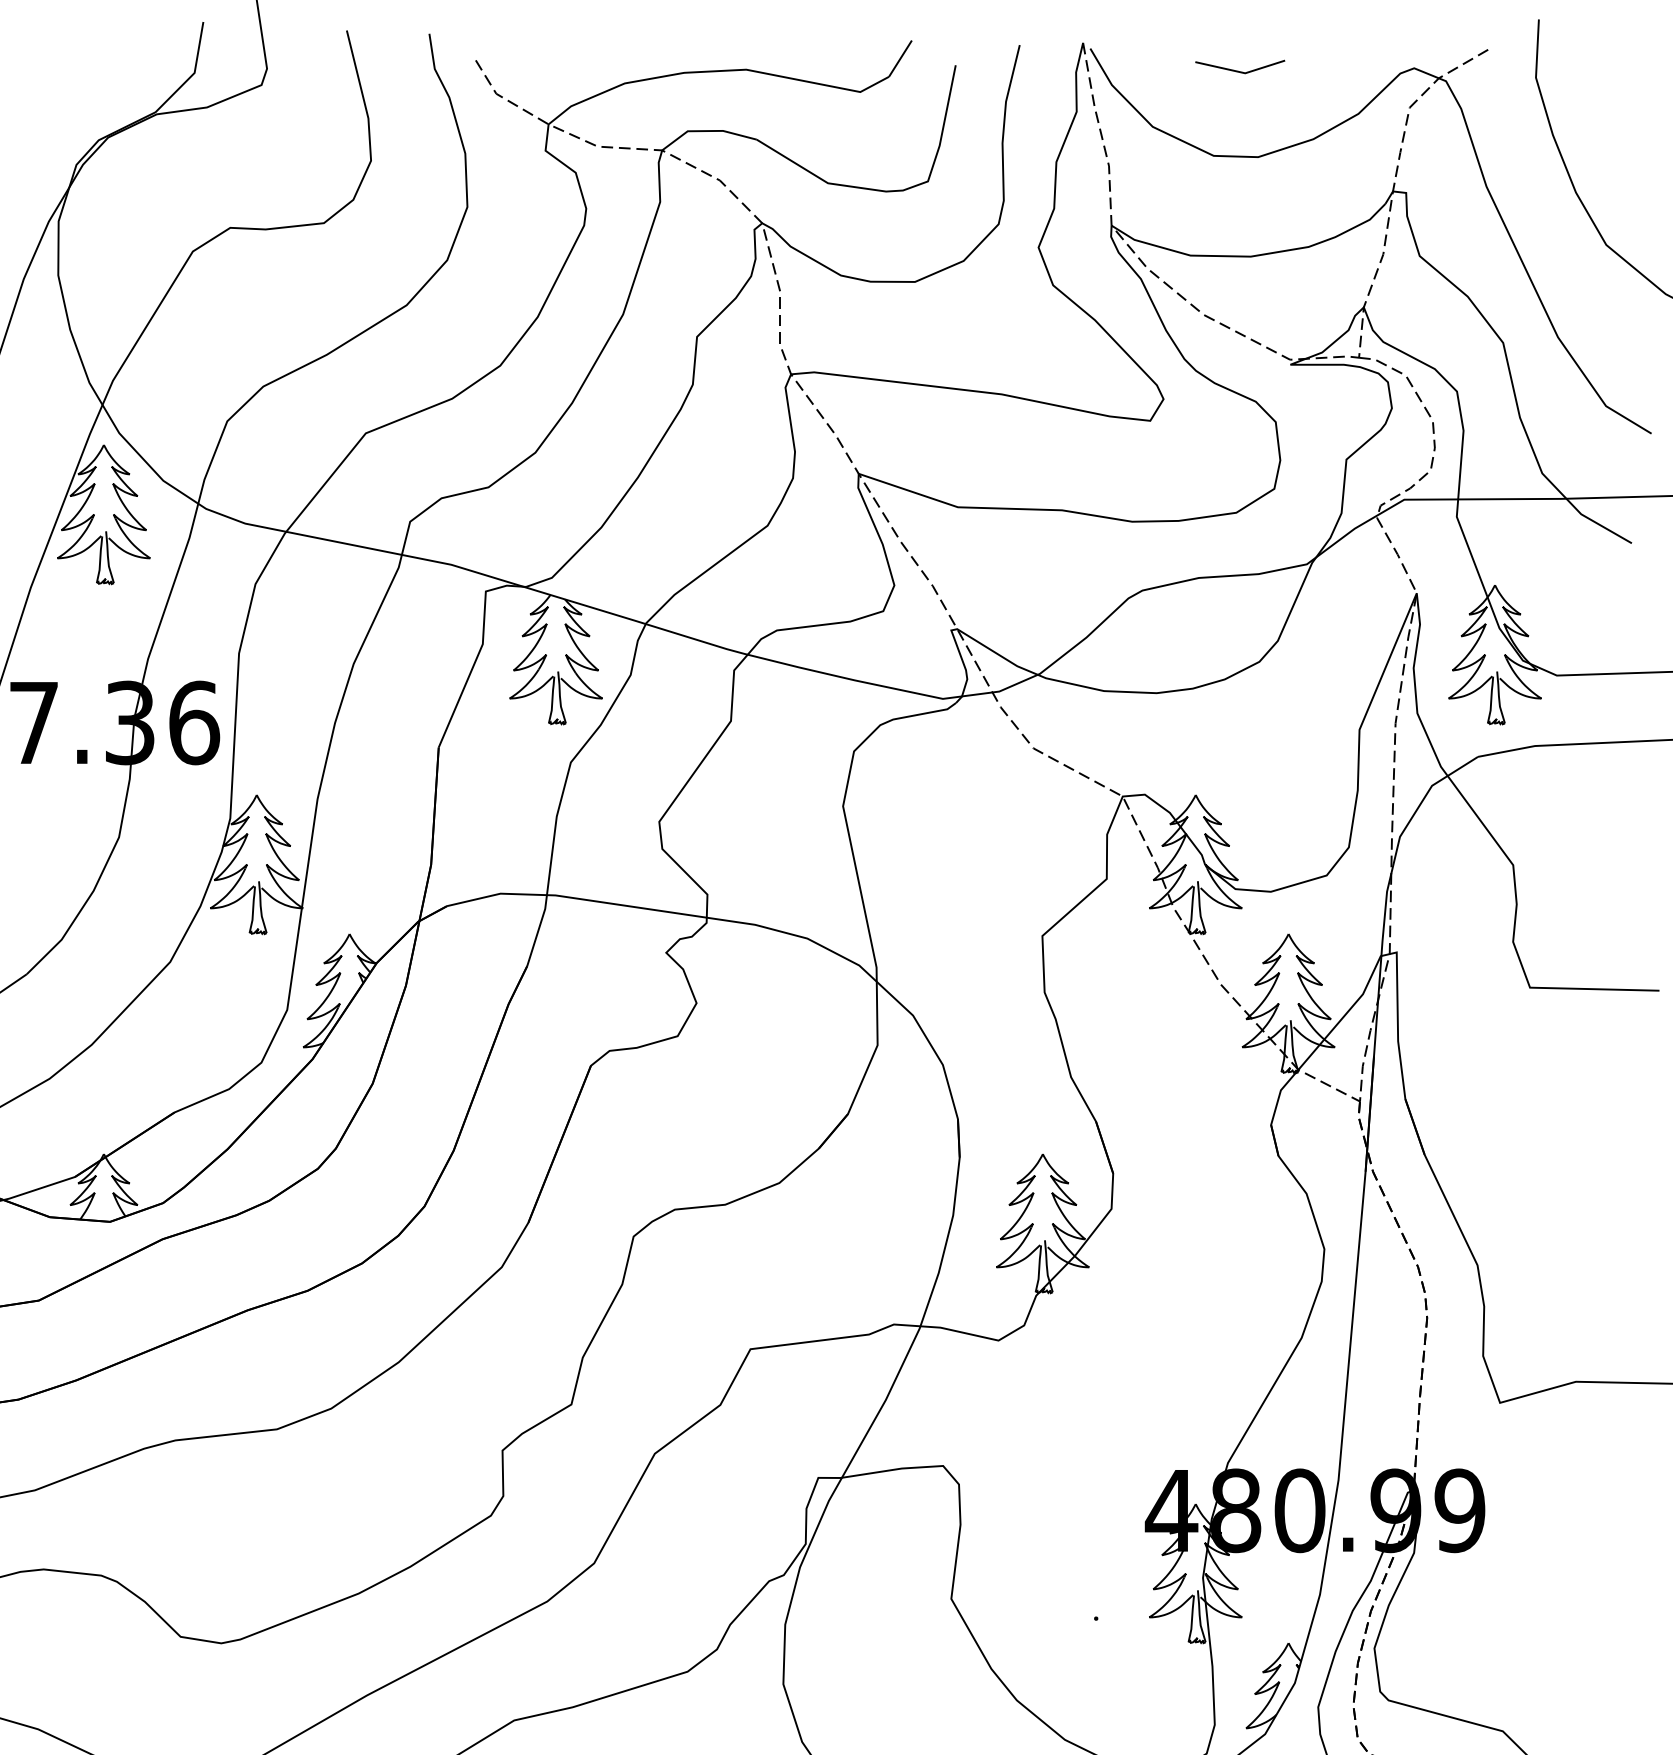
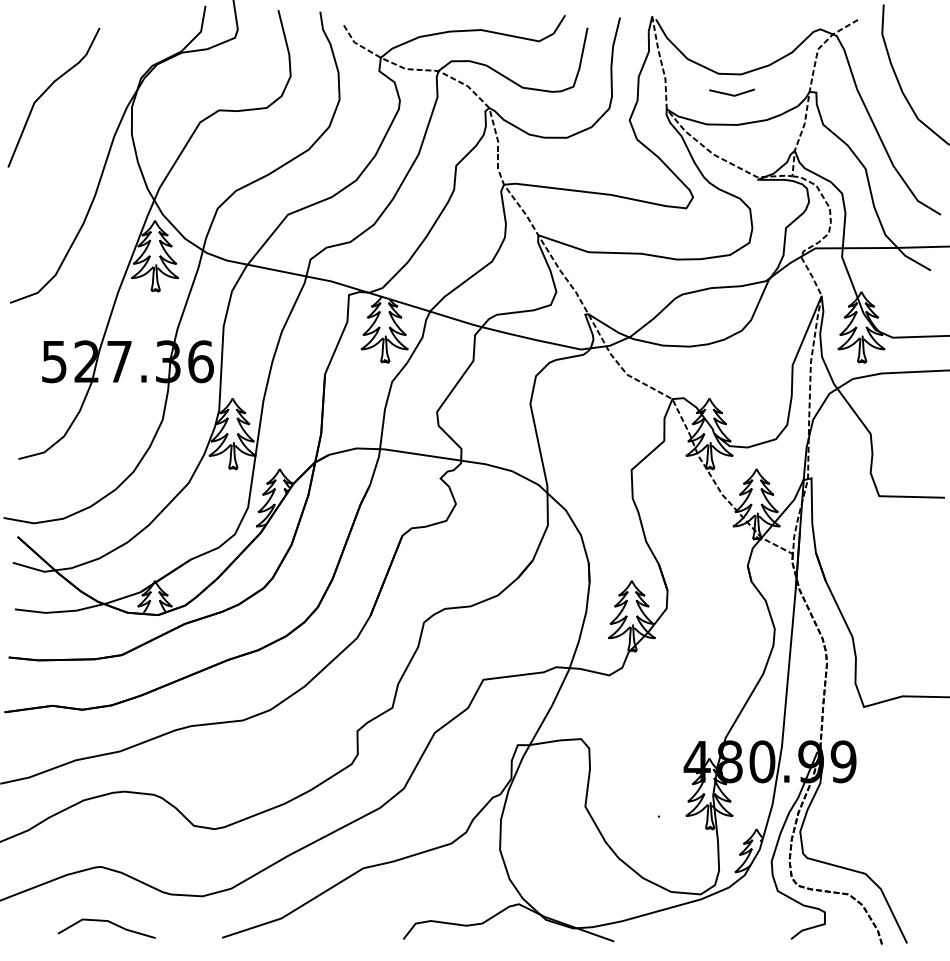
line: (1239, 70) -> (731, 94), moved

